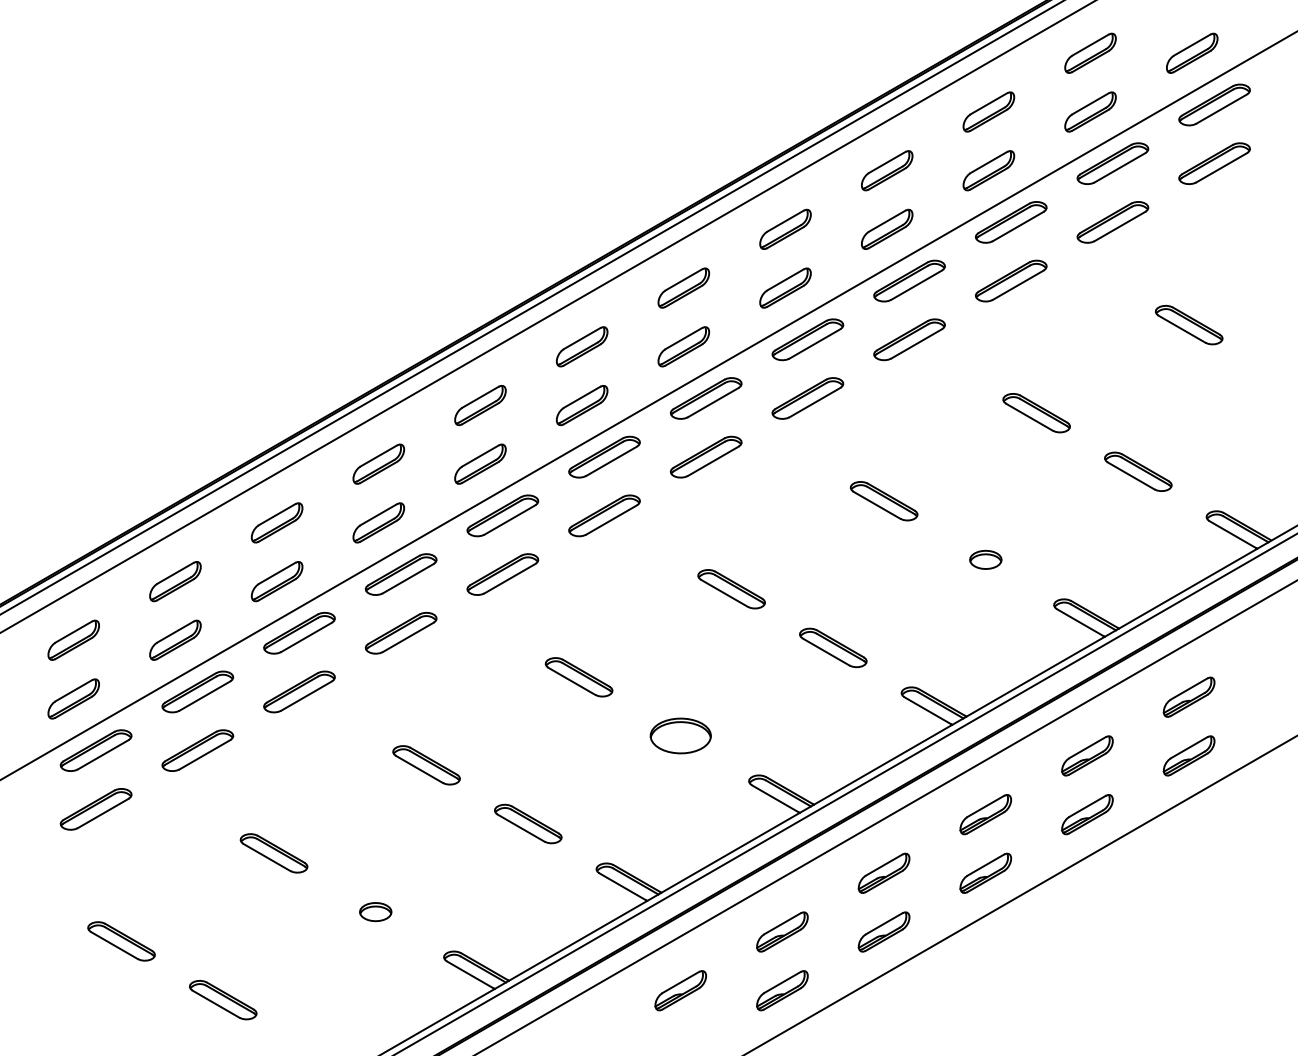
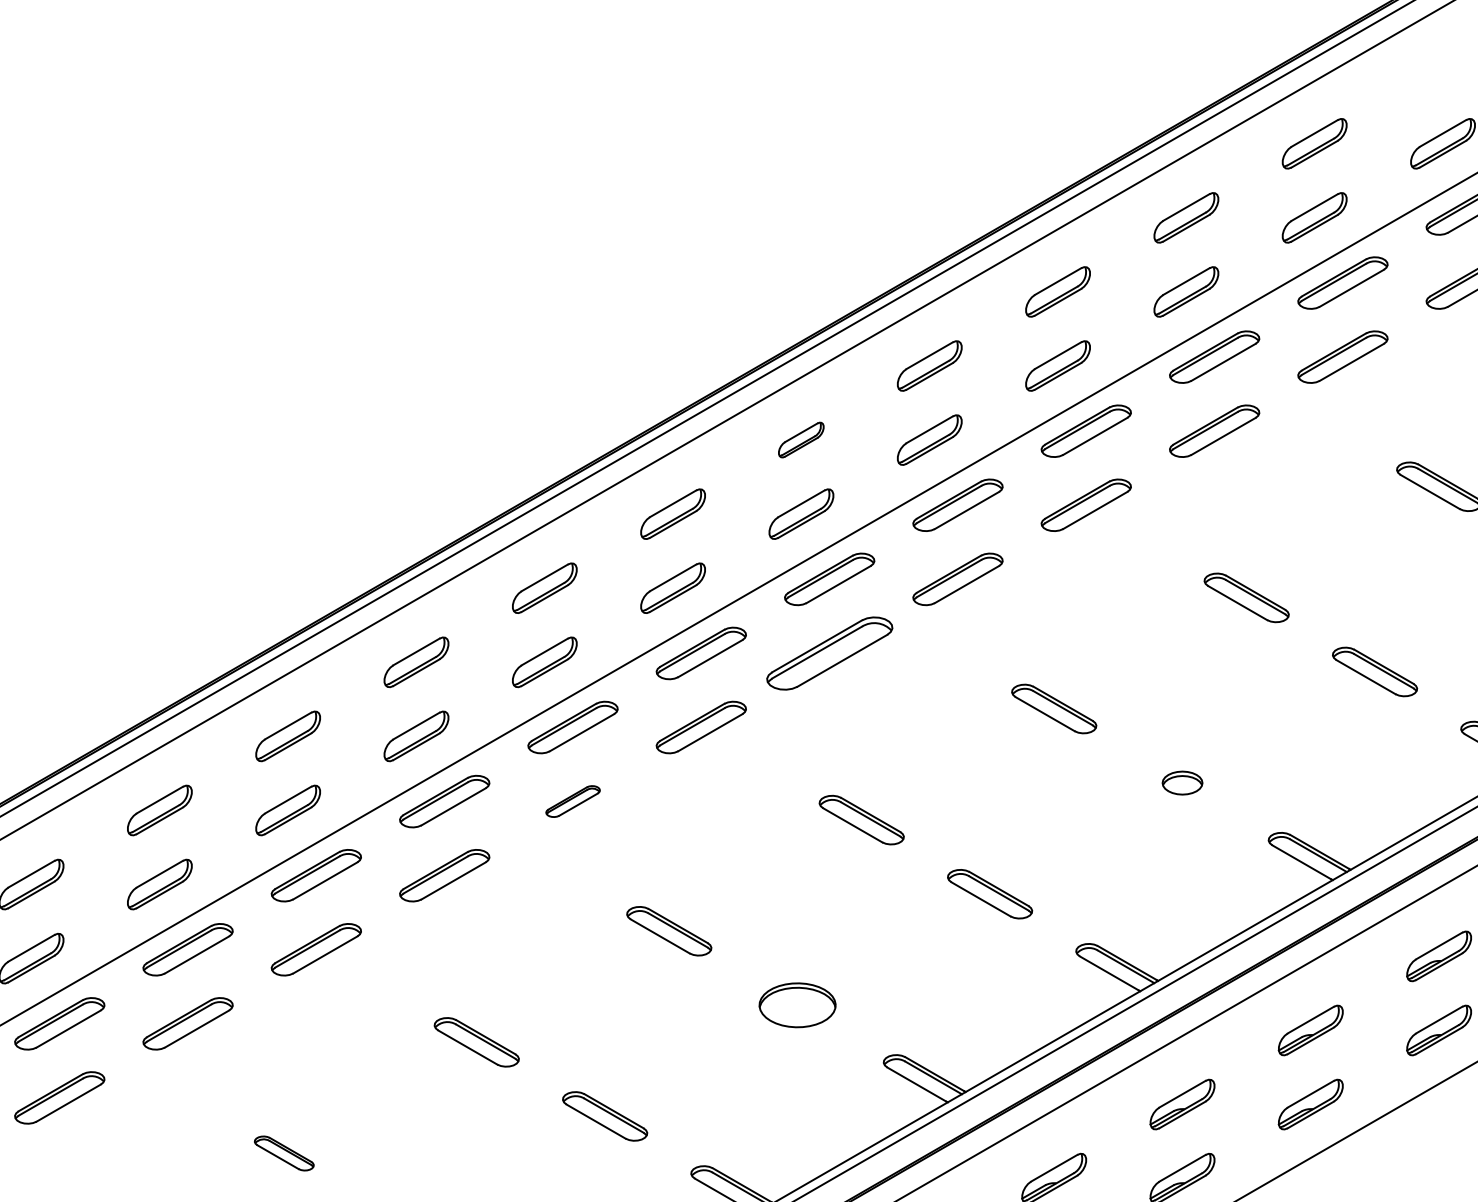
part: (683, 287) -> (801, 439), size x0.7
part: (705, 456) -> (828, 652), size x1.4
part: (502, 574) -> (572, 801), size x0.6
part: (273, 853) -> (283, 1153), size x0.7

